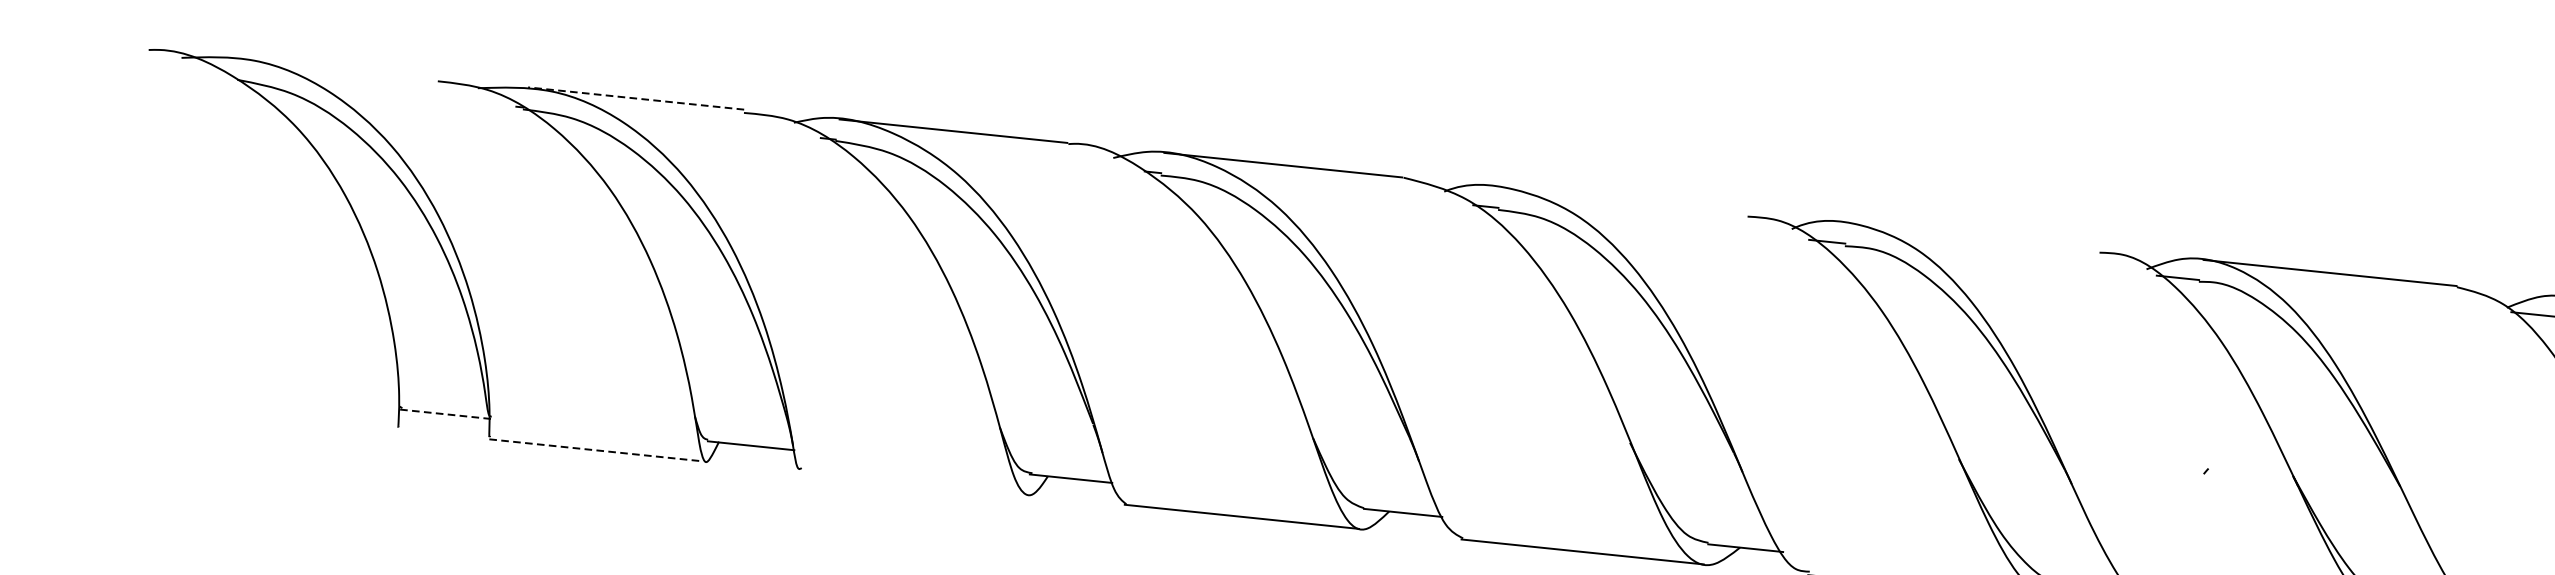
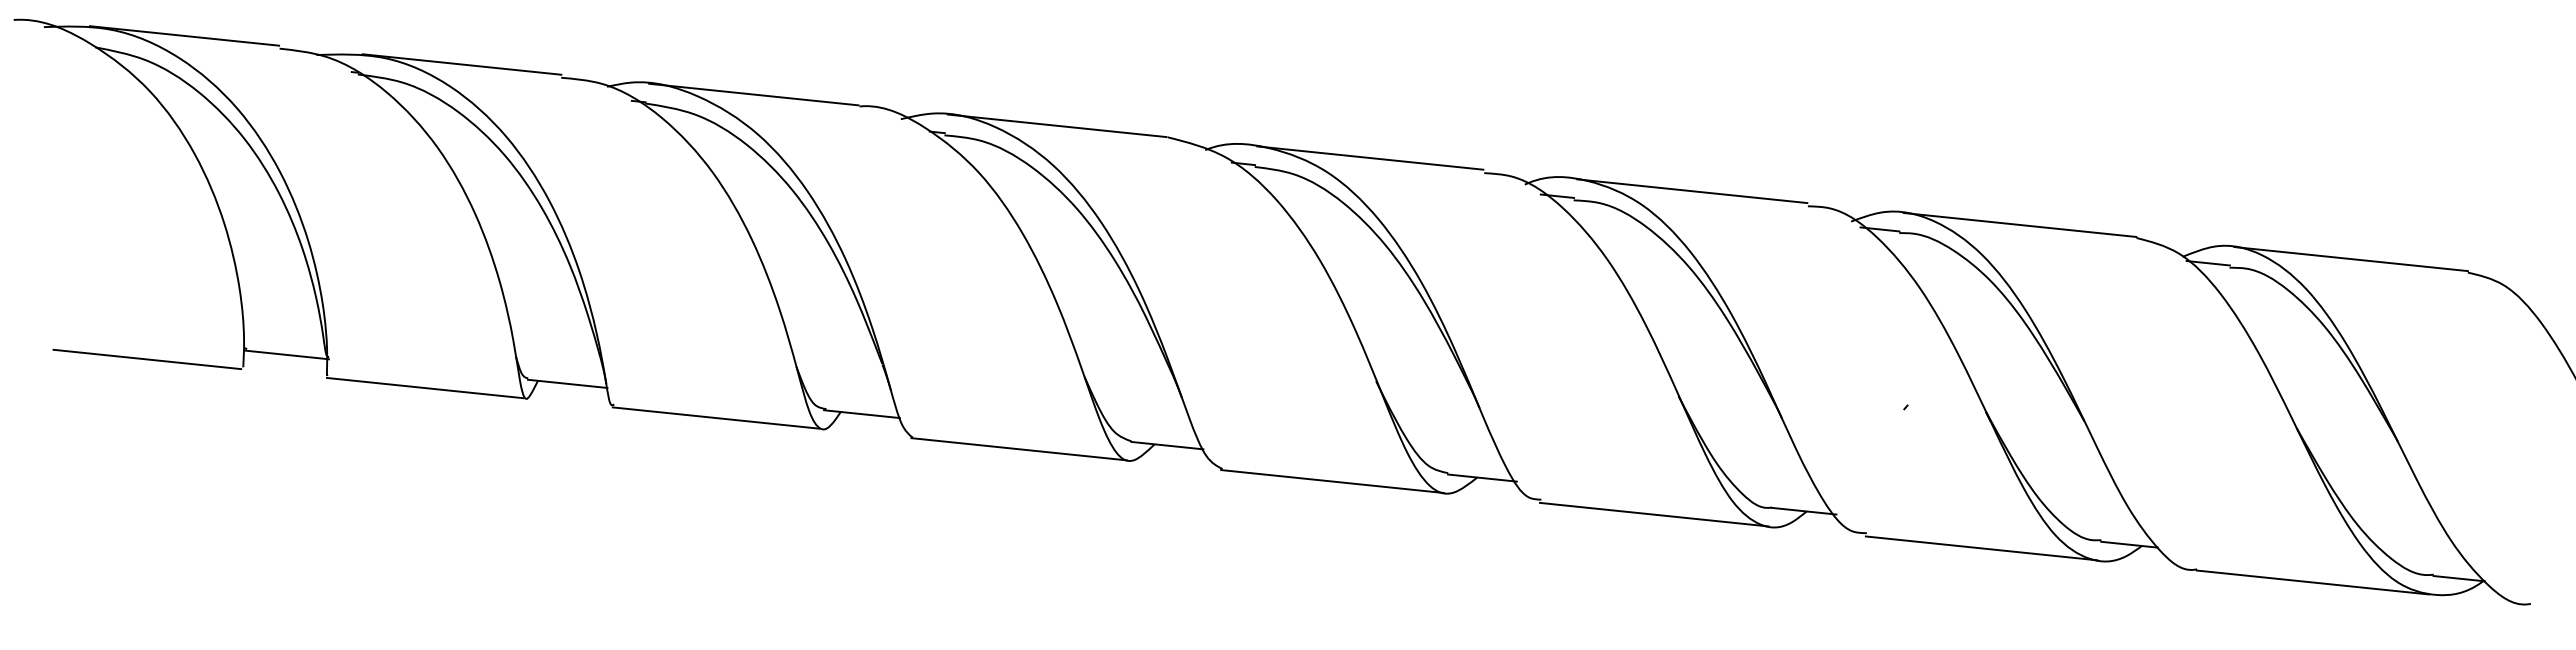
line: (334, 66) -> (184, 35), added
line: (635, 98) -> (461, 64), dashed -> solid
line: (1623, 199) -> (1370, 157), added
line: (1974, 236) -> (1692, 191), added
line: (446, 413) -> (287, 354), dashed -> solid
line: (294, 419) -> (147, 359), added
line: (596, 450) -> (425, 388), dashed -> solid
line: (911, 482) -> (715, 417), added

